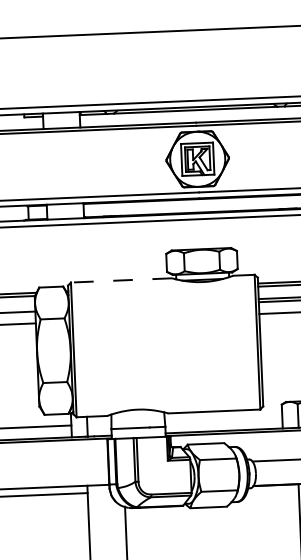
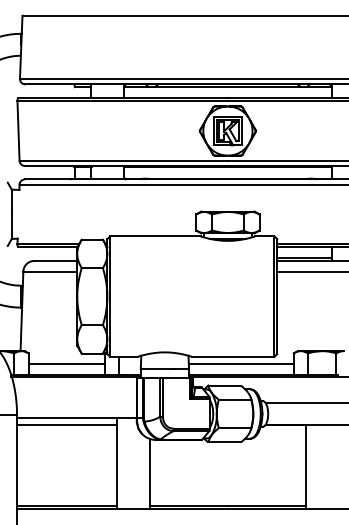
line: (120, 280) -> (154, 236), dashed -> solid
line: (222, 419) -> (240, 364), added

